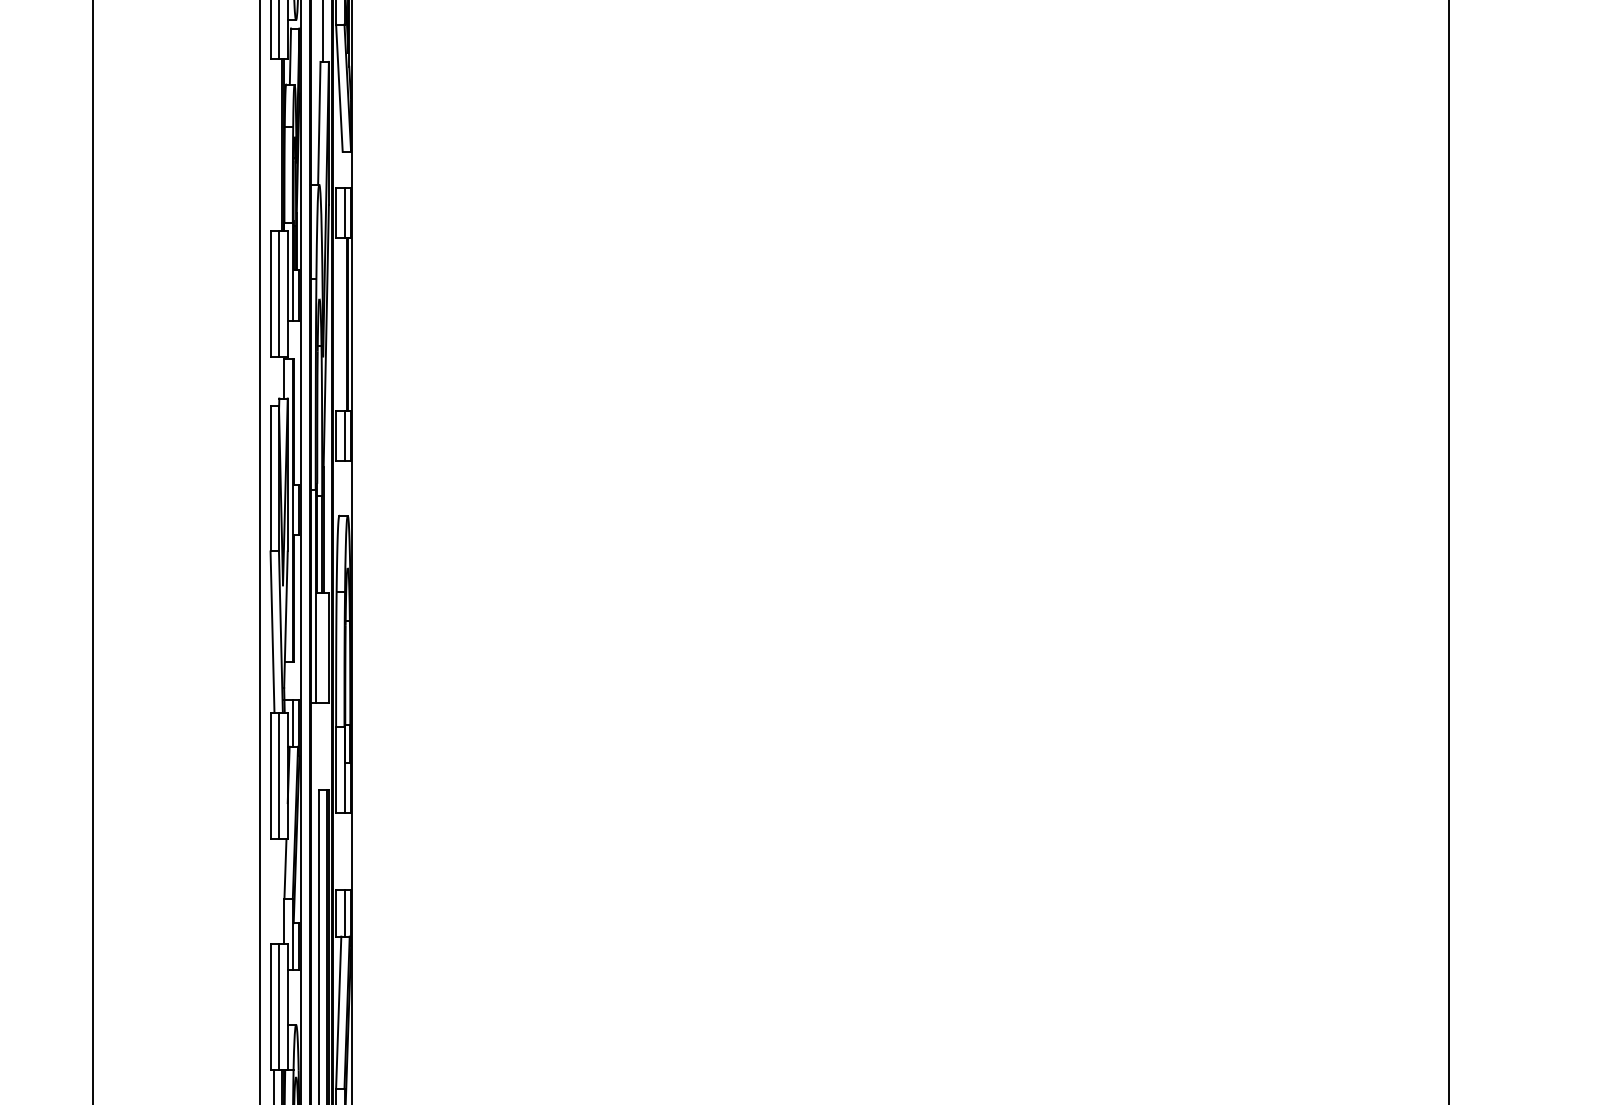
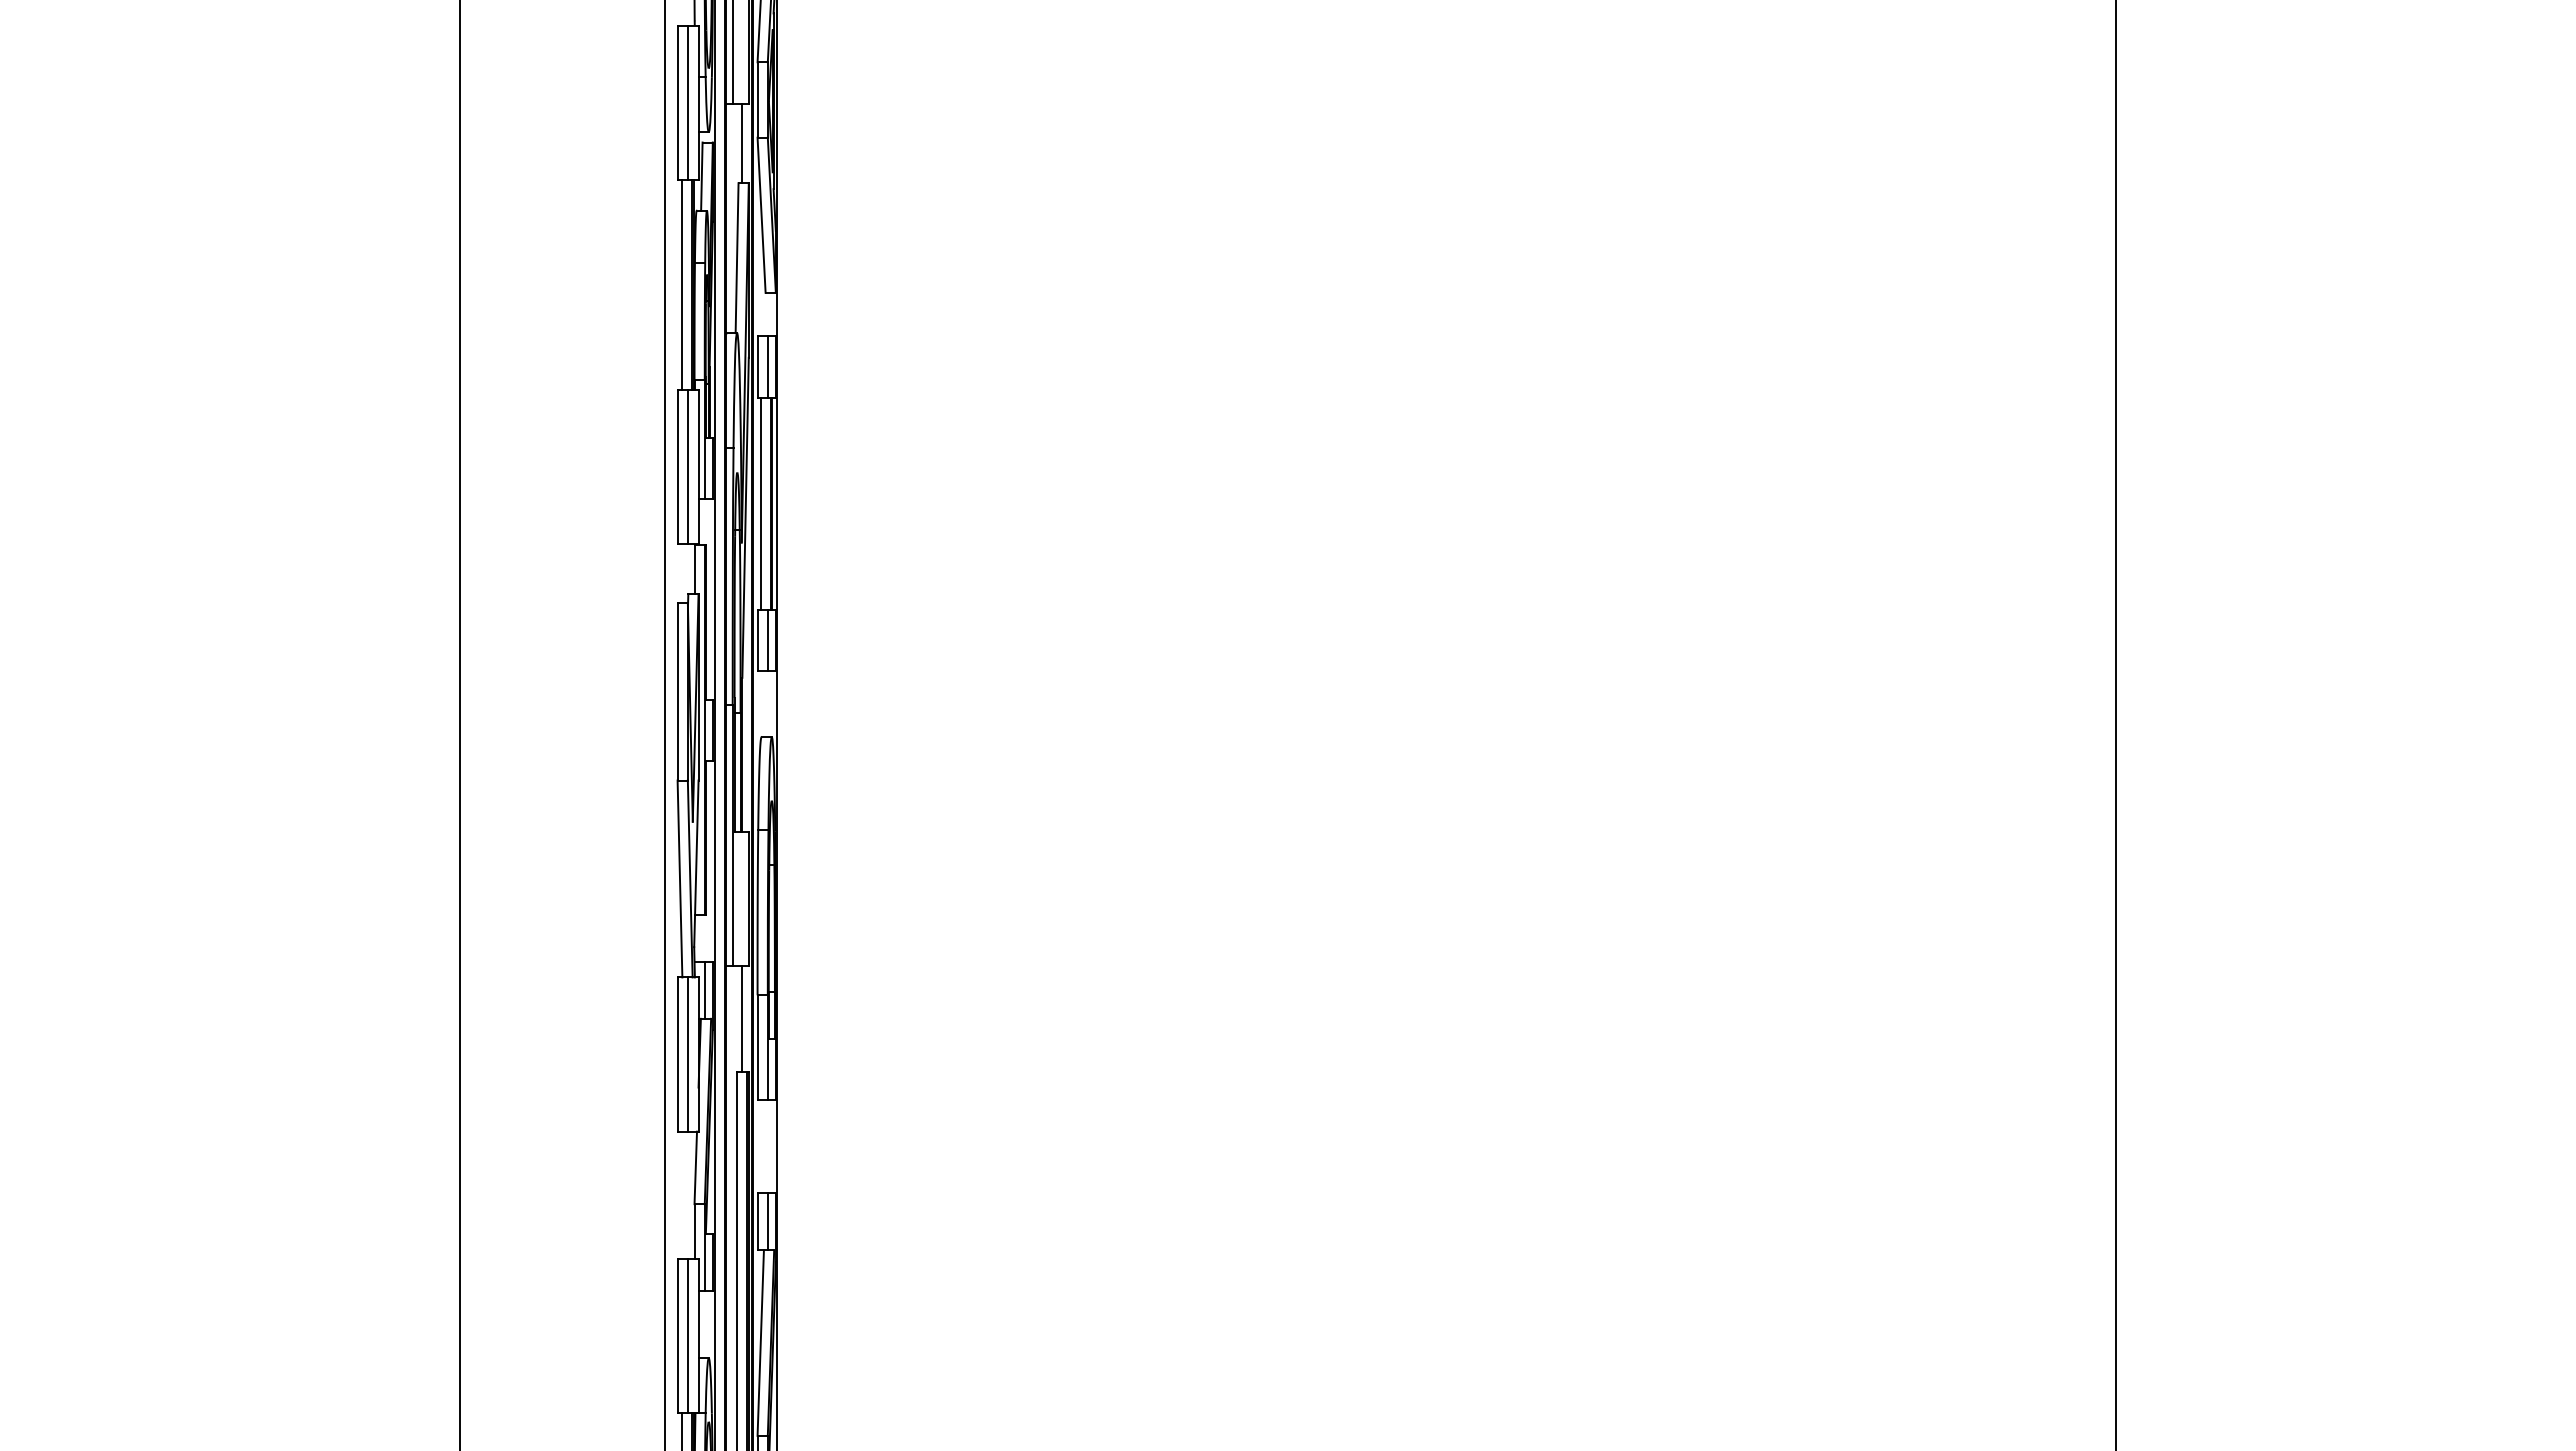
line: (273, 144) -> (681, 284), added
line: (338, 324) -> (760, 503), added
line: (323, 746) -> (742, 1018), added

